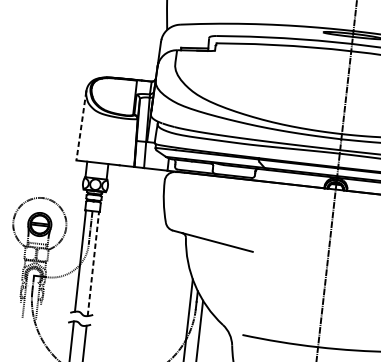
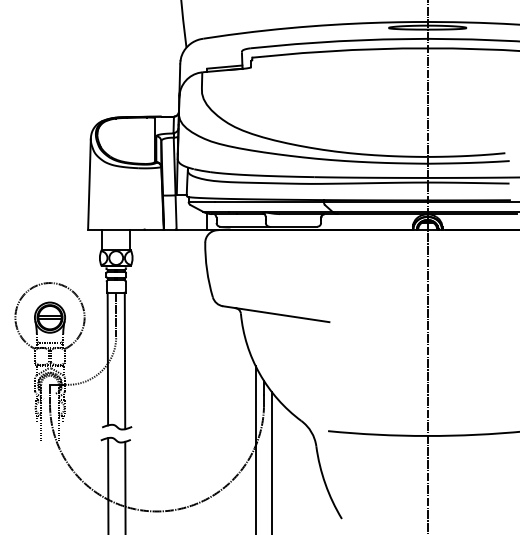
line: (81, 126) -> (89, 184), dashed -> solid
line: (93, 263) -> (125, 360), dashed -> solid

